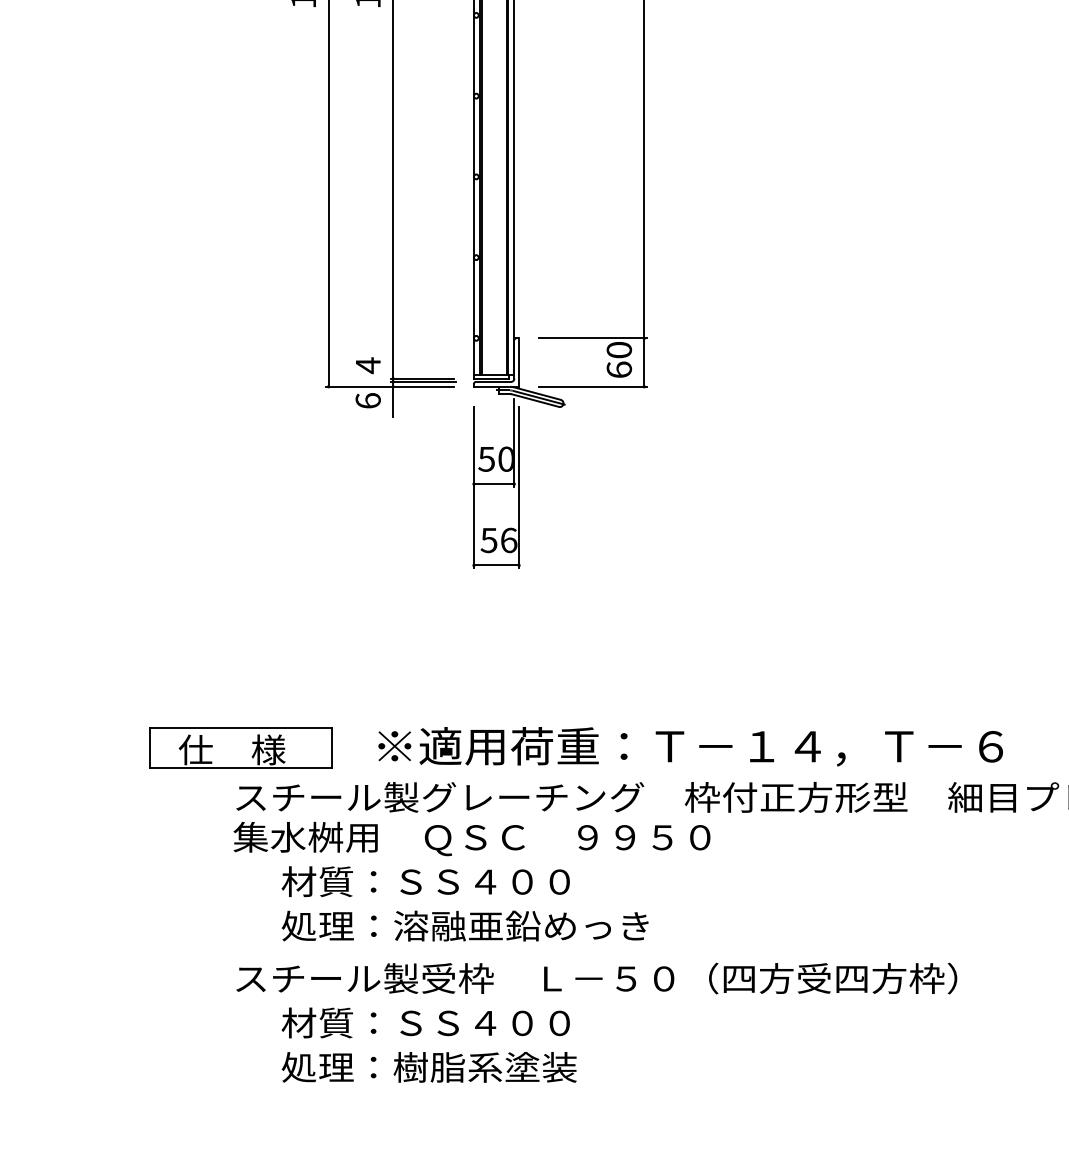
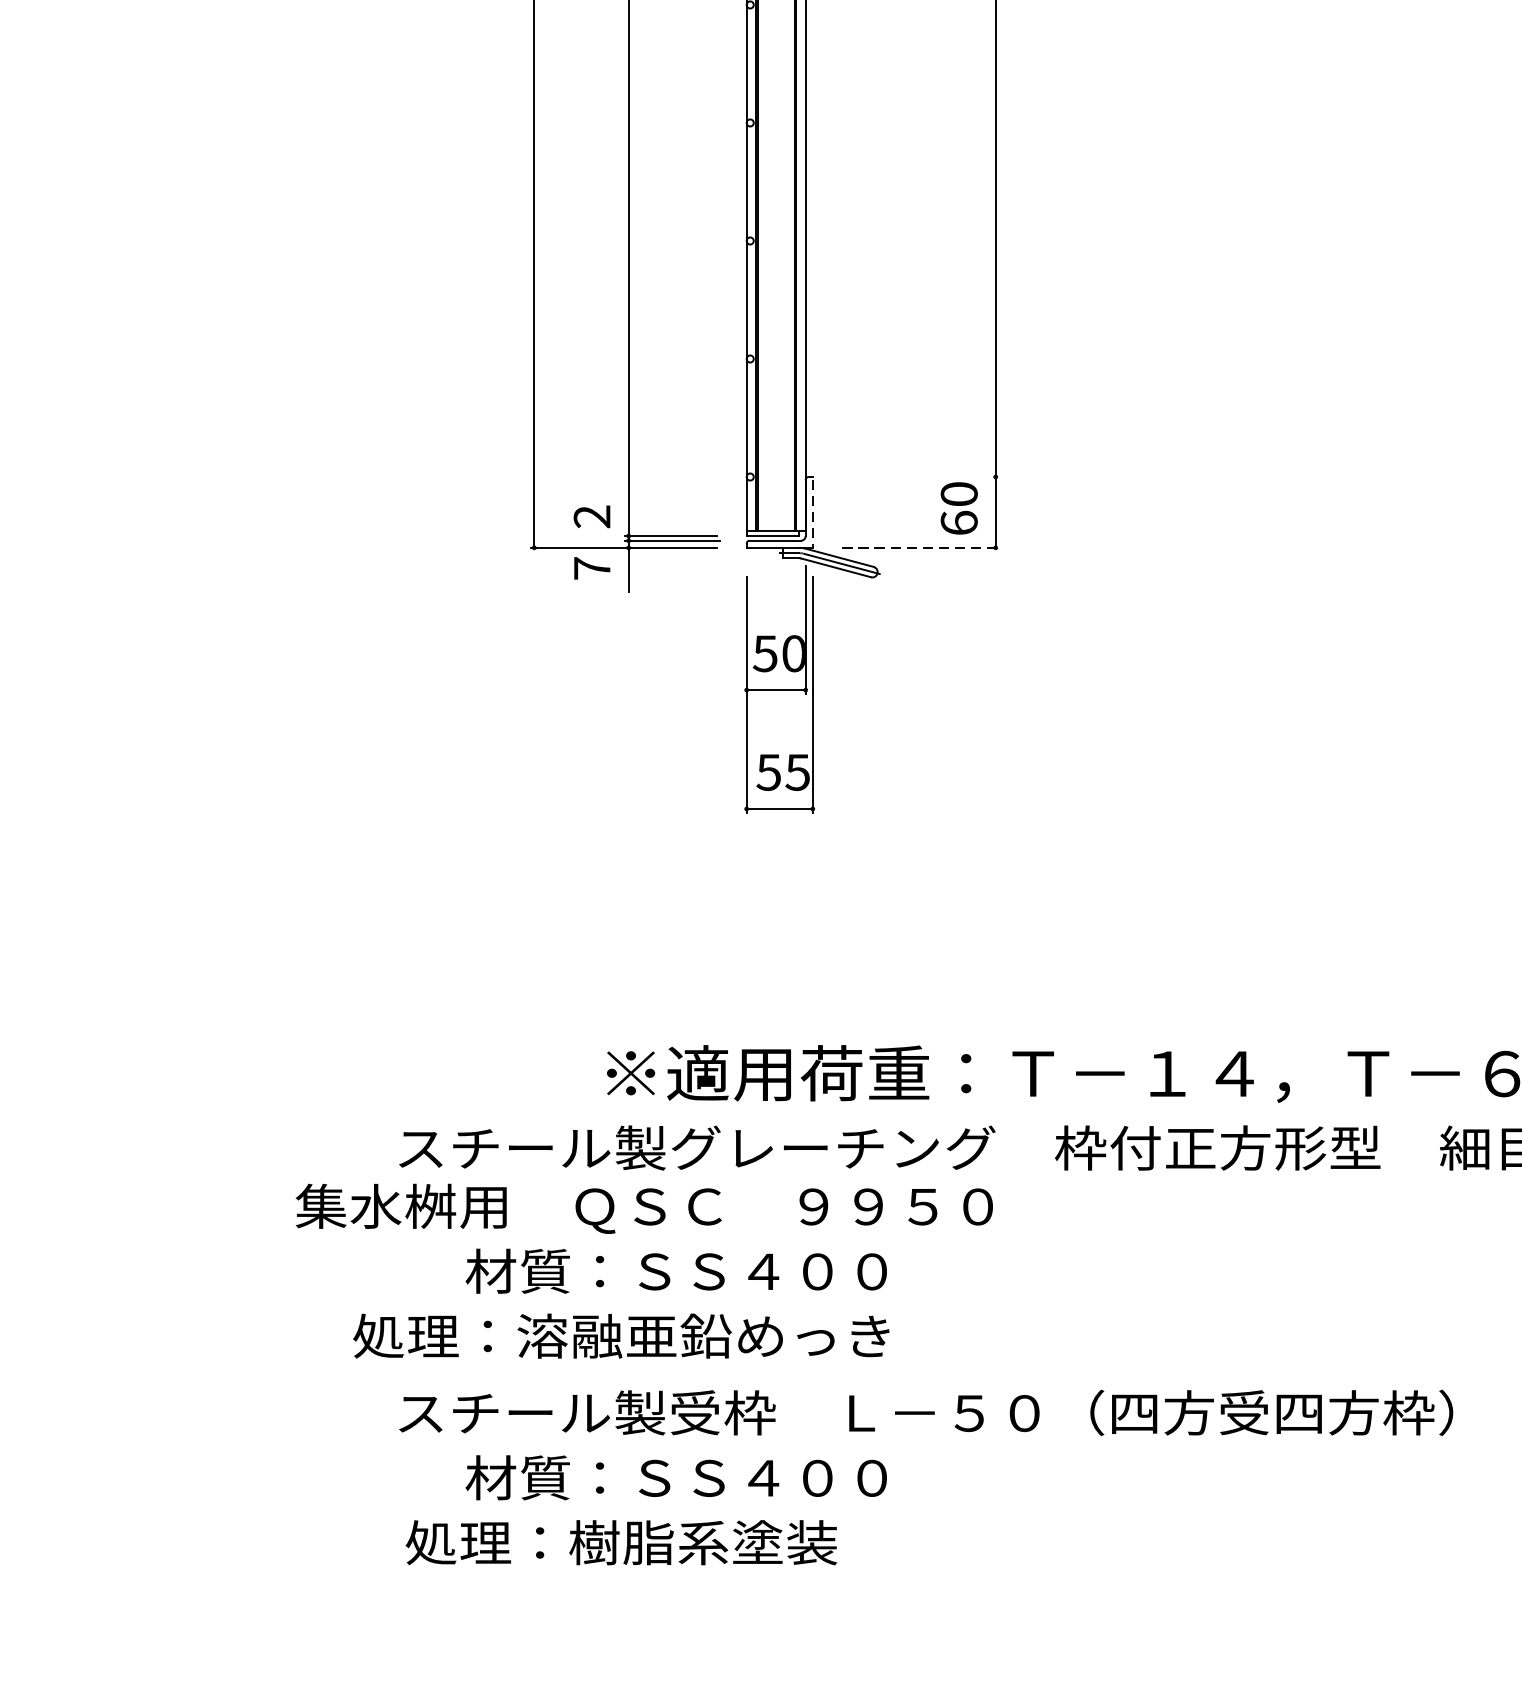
line: (592, 338) -> (920, 477), removed
line: (519, 364) -> (813, 515), solid -> dashed
text: (367, 365) -> (591, 516), 4 -> 2
line: (593, 386) -> (921, 547), solid -> dashed
text: (367, 400) -> (591, 567), 6 -> 7
text: (508, 540) -> (797, 772), 56 -> 55
part: (240, 747) -> (405, 1075), removed
text: (471, 838) -> (643, 1208), moved
text: (464, 925) -> (620, 1335), moved
text: (428, 1067) -> (620, 1542), moved

